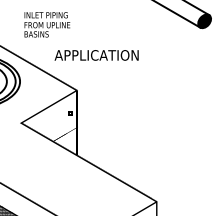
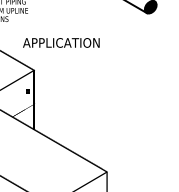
text: (96, 55) -> (61, 43), moved

